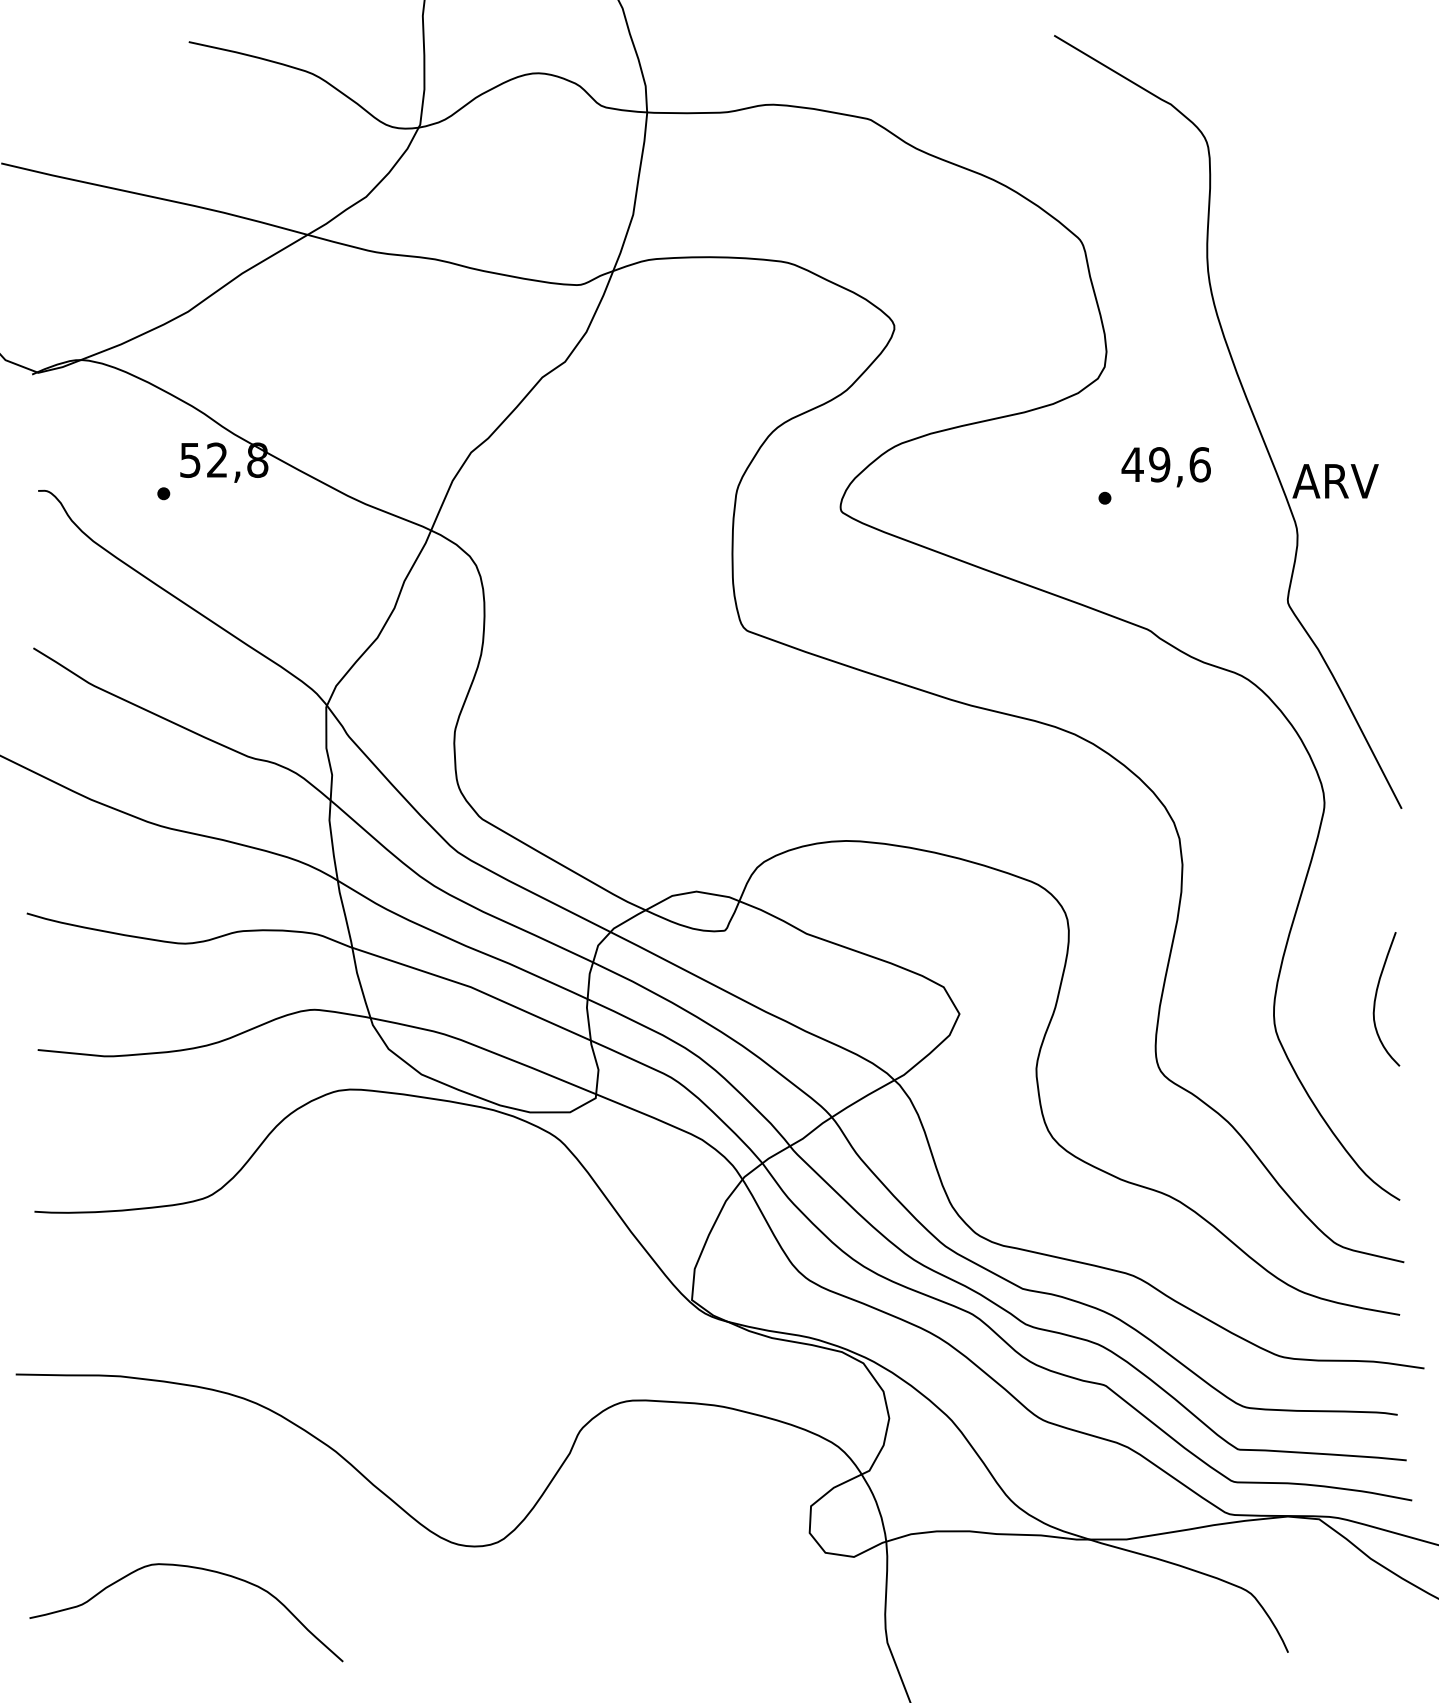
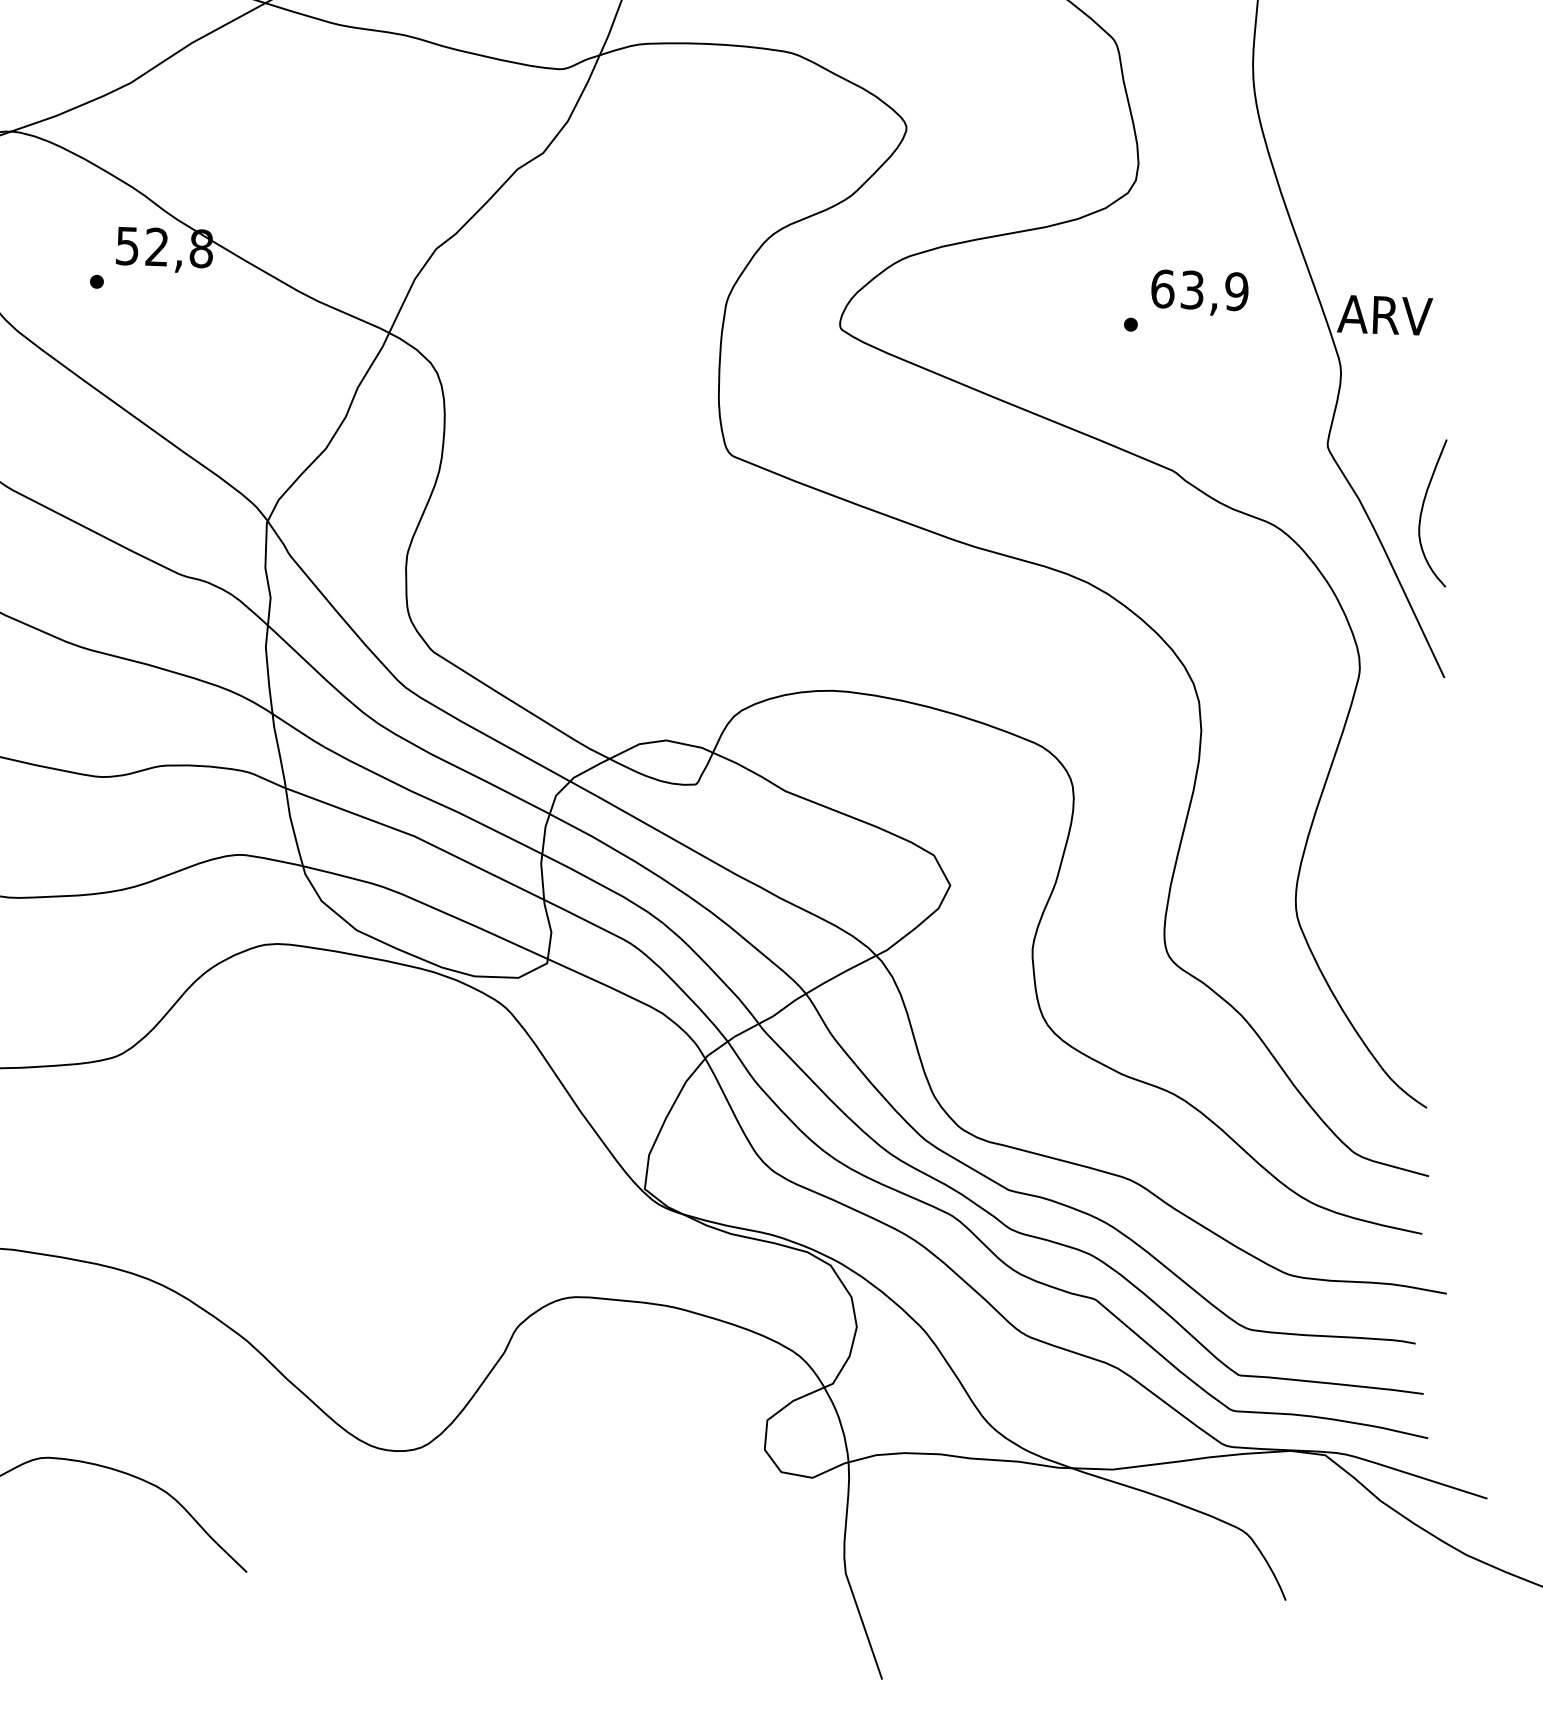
text: (1165, 464) -> (1198, 290), 49,6 -> 63,9
curve: (1376, 999) -> (1422, 512), moved

